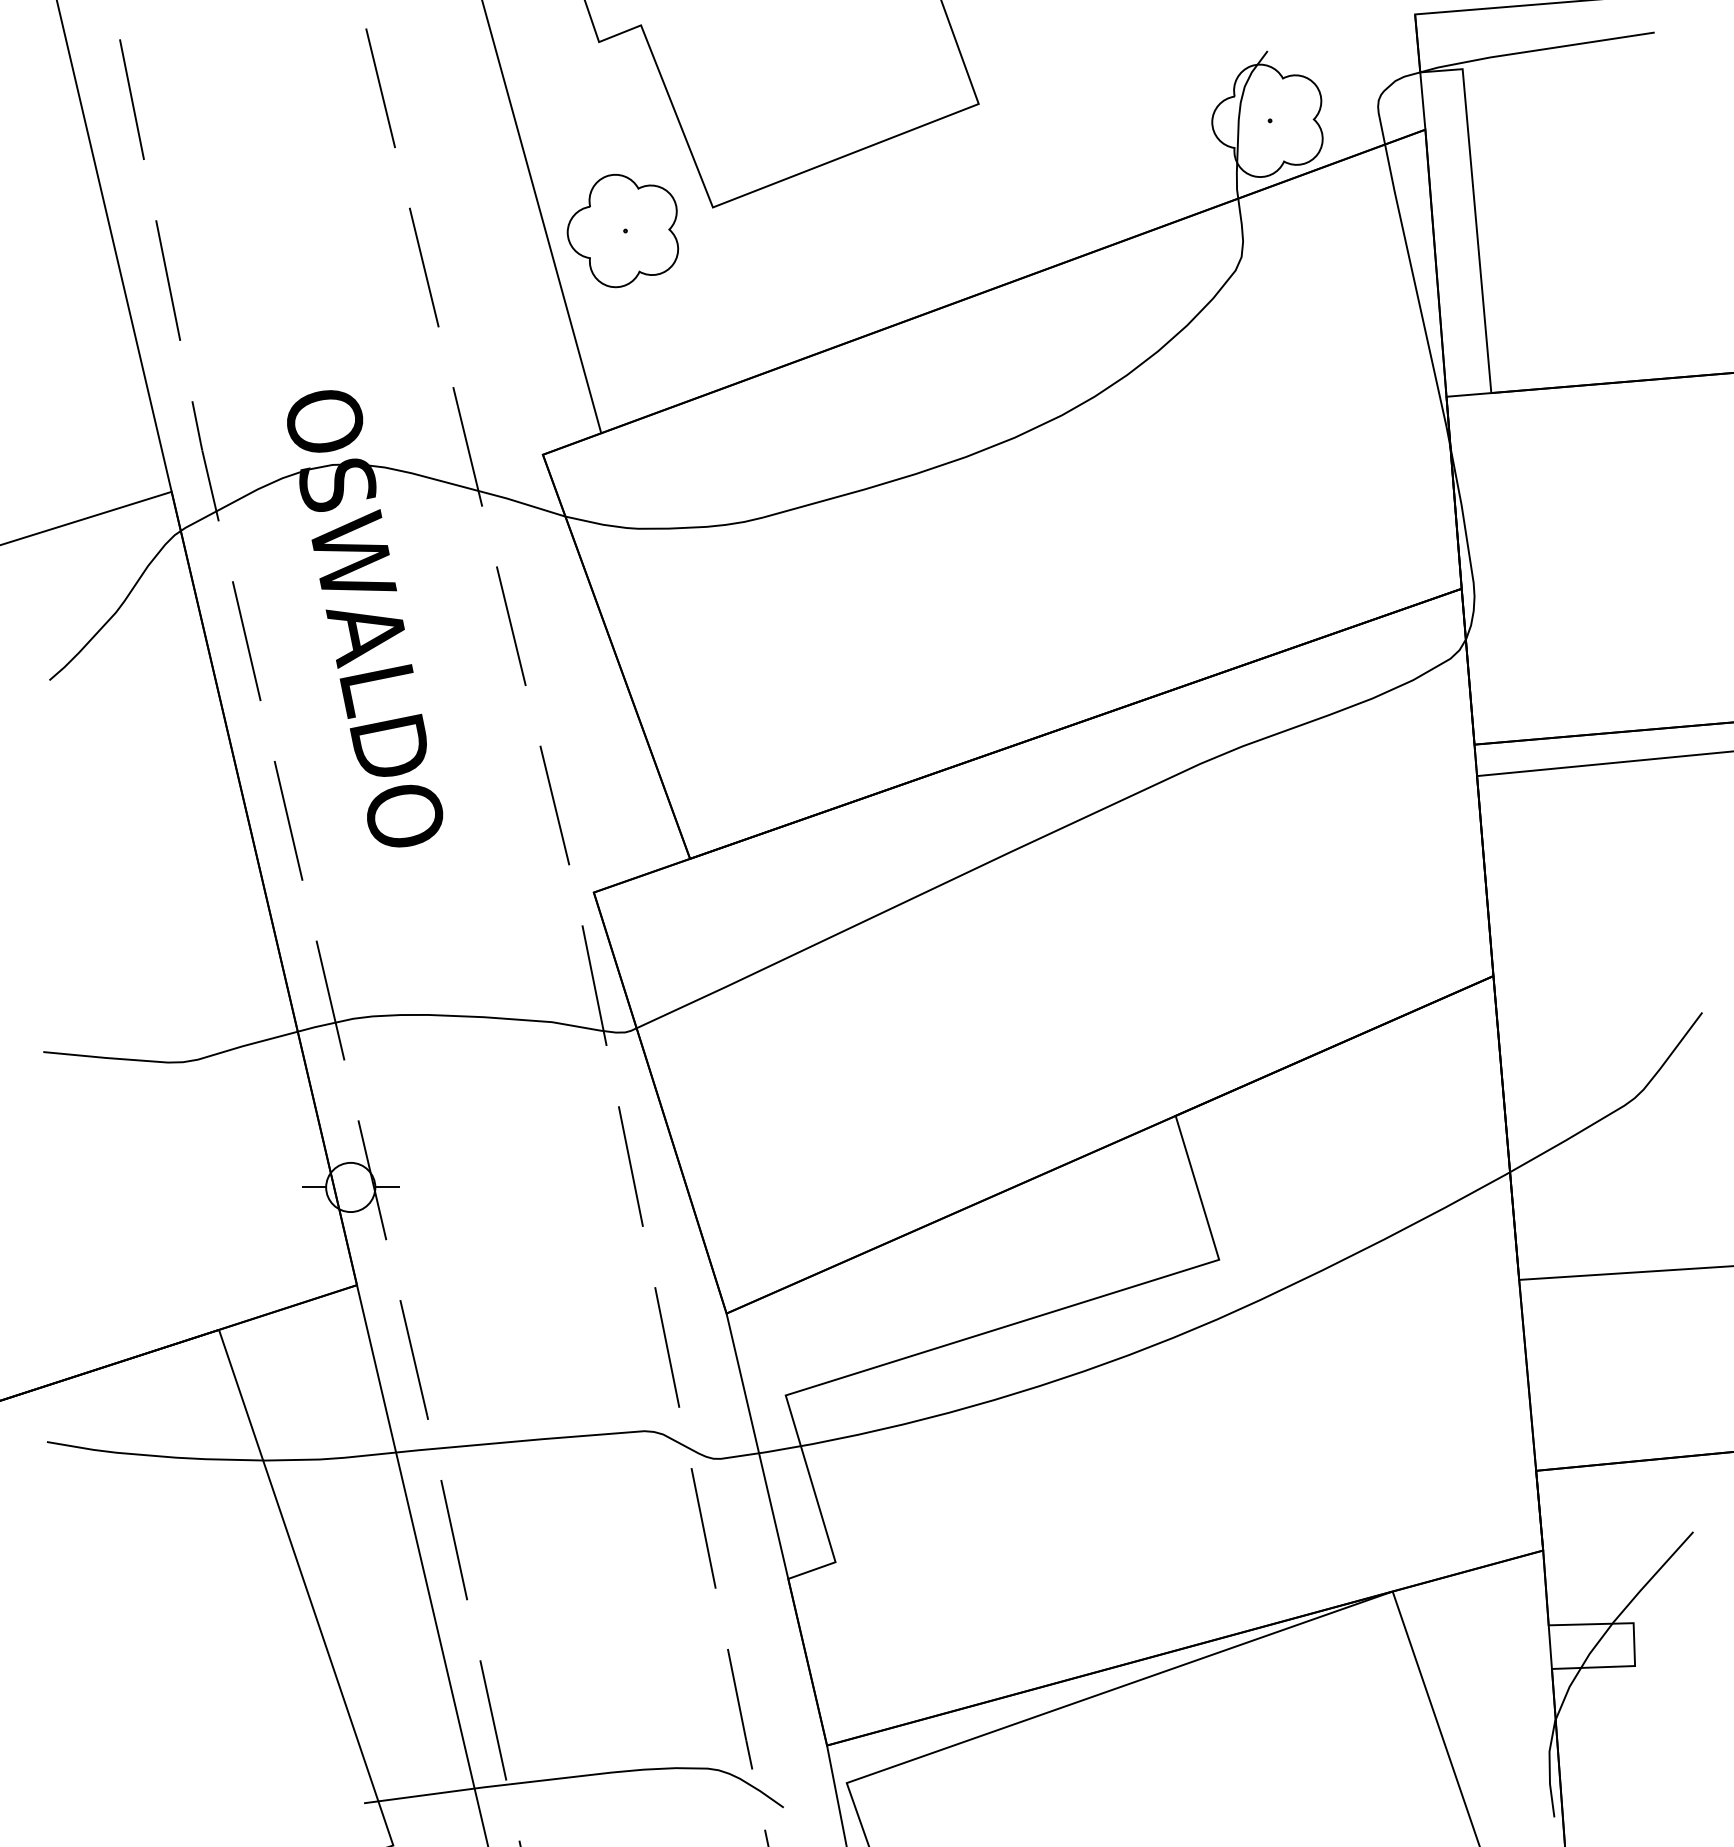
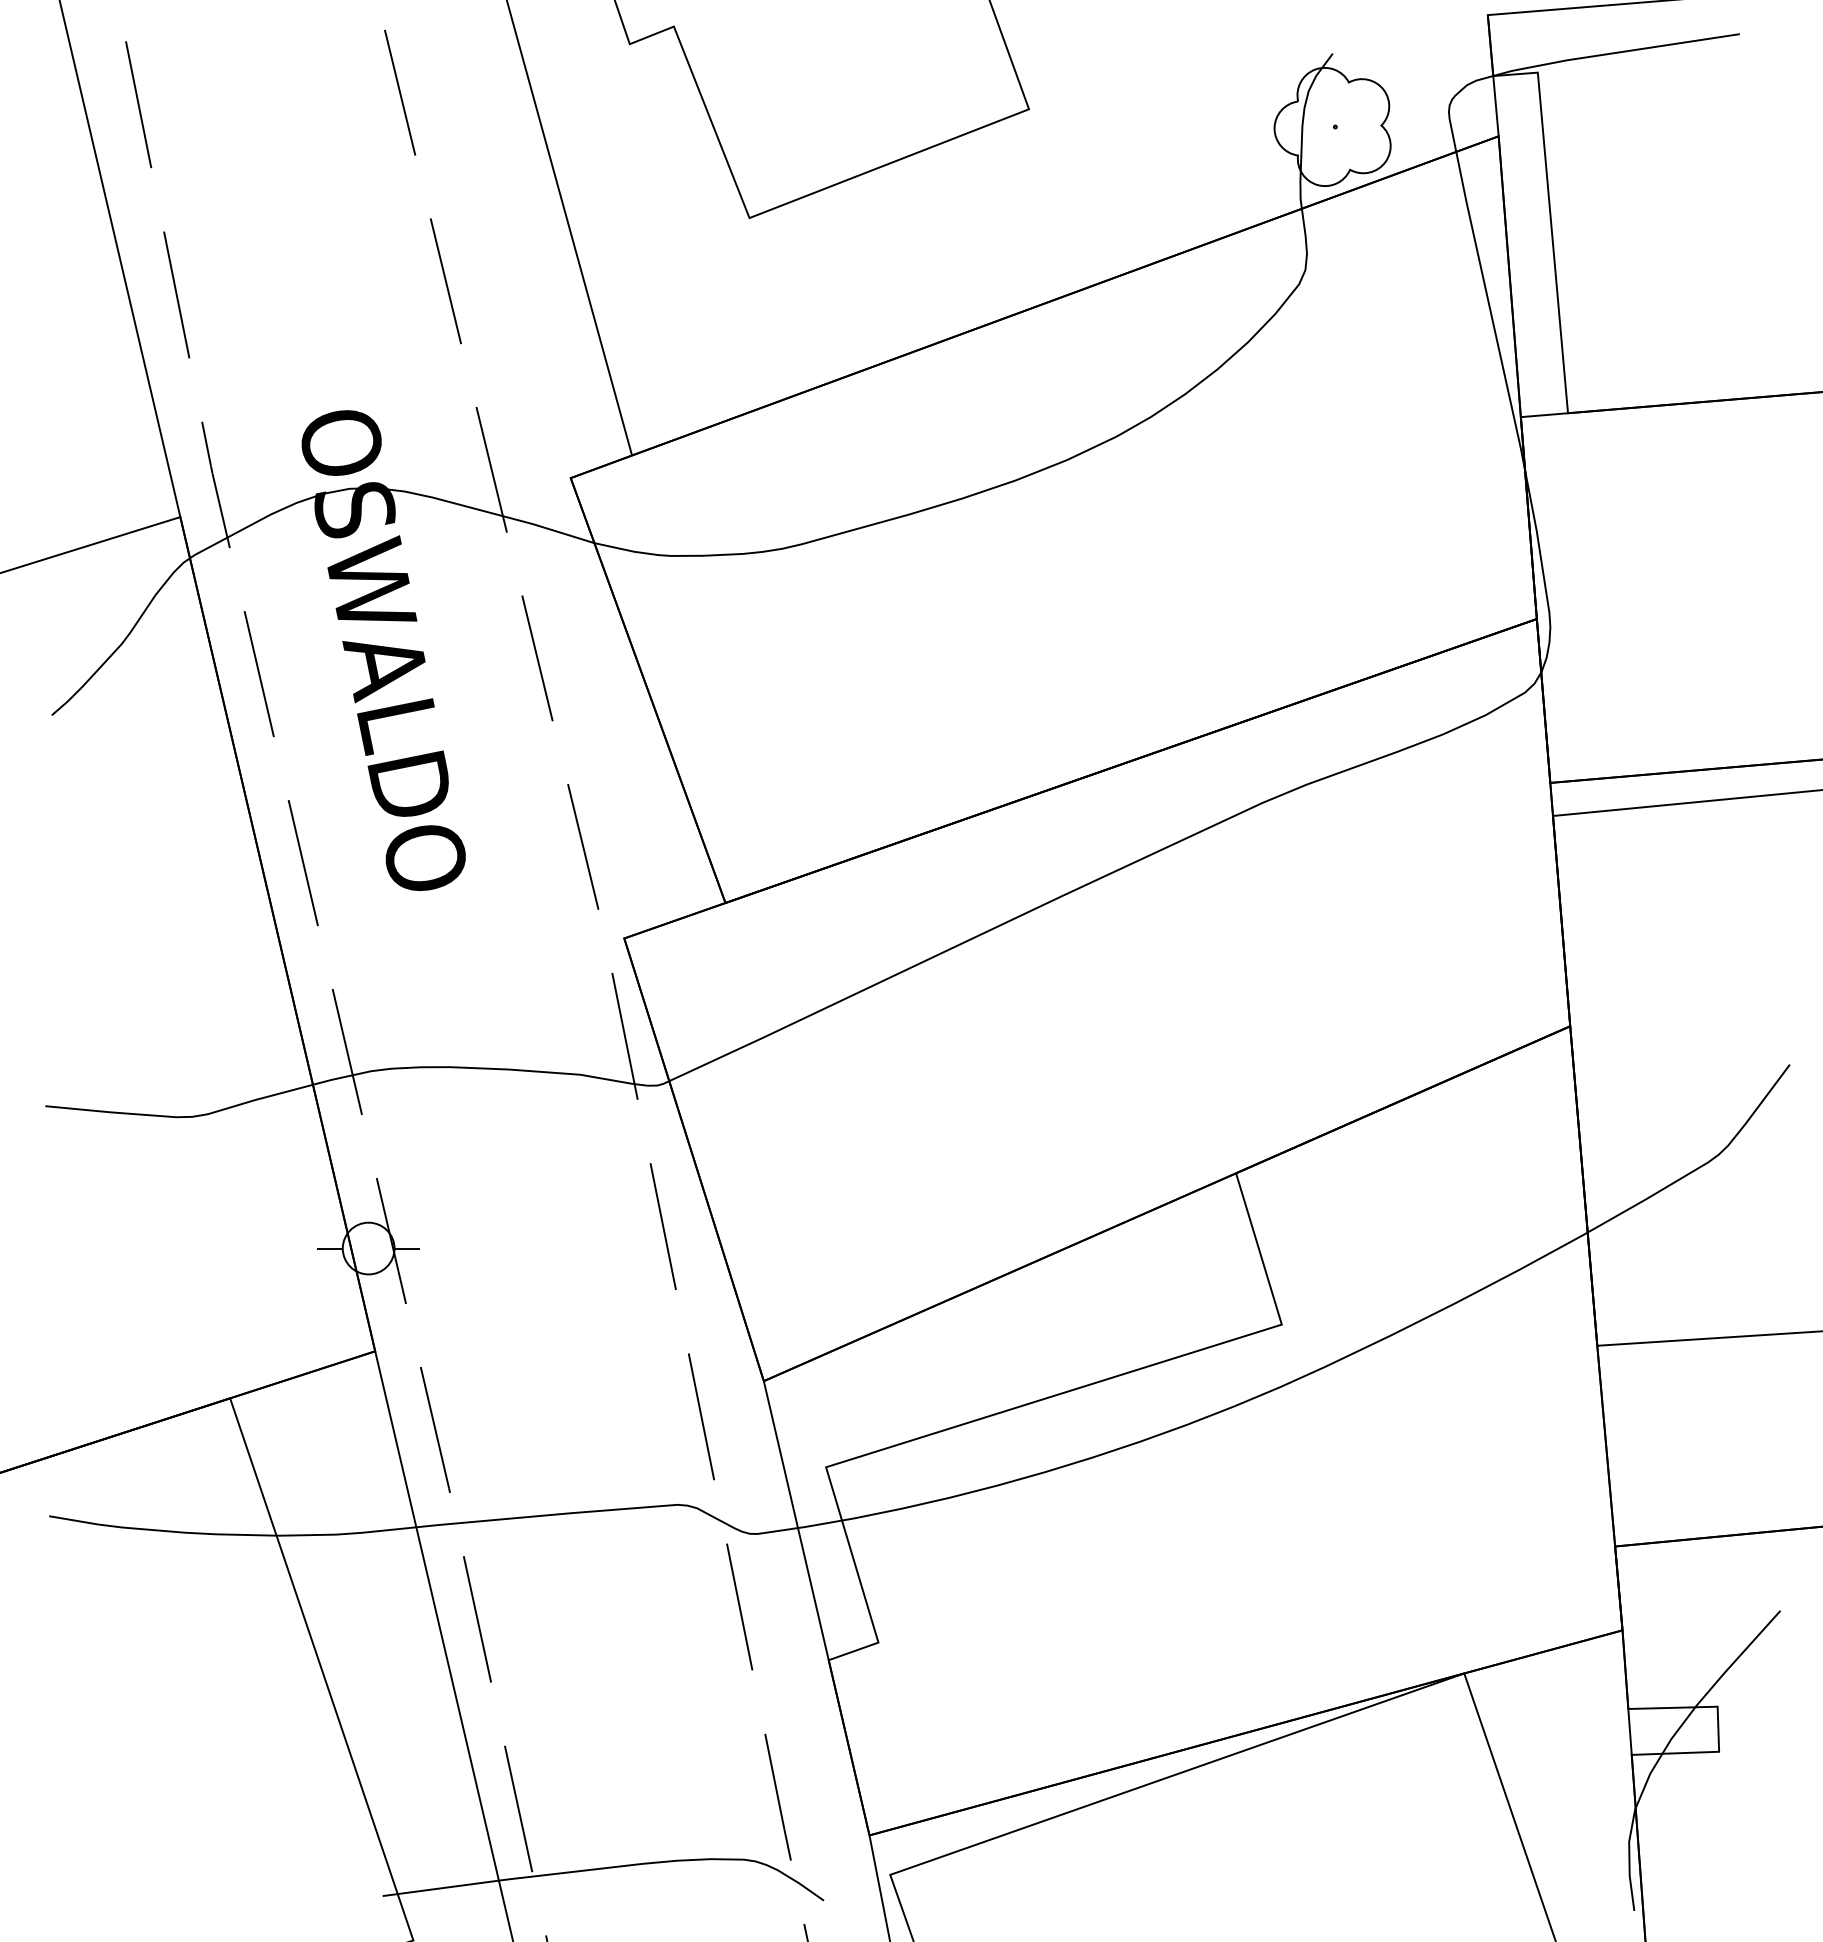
part: (622, 230) -> (654, 242), removed

